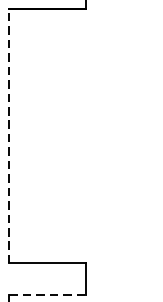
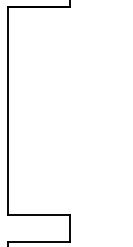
line: (9, 135) -> (7, 110), dashed -> solid
line: (48, 295) -> (39, 241), dashed -> solid

